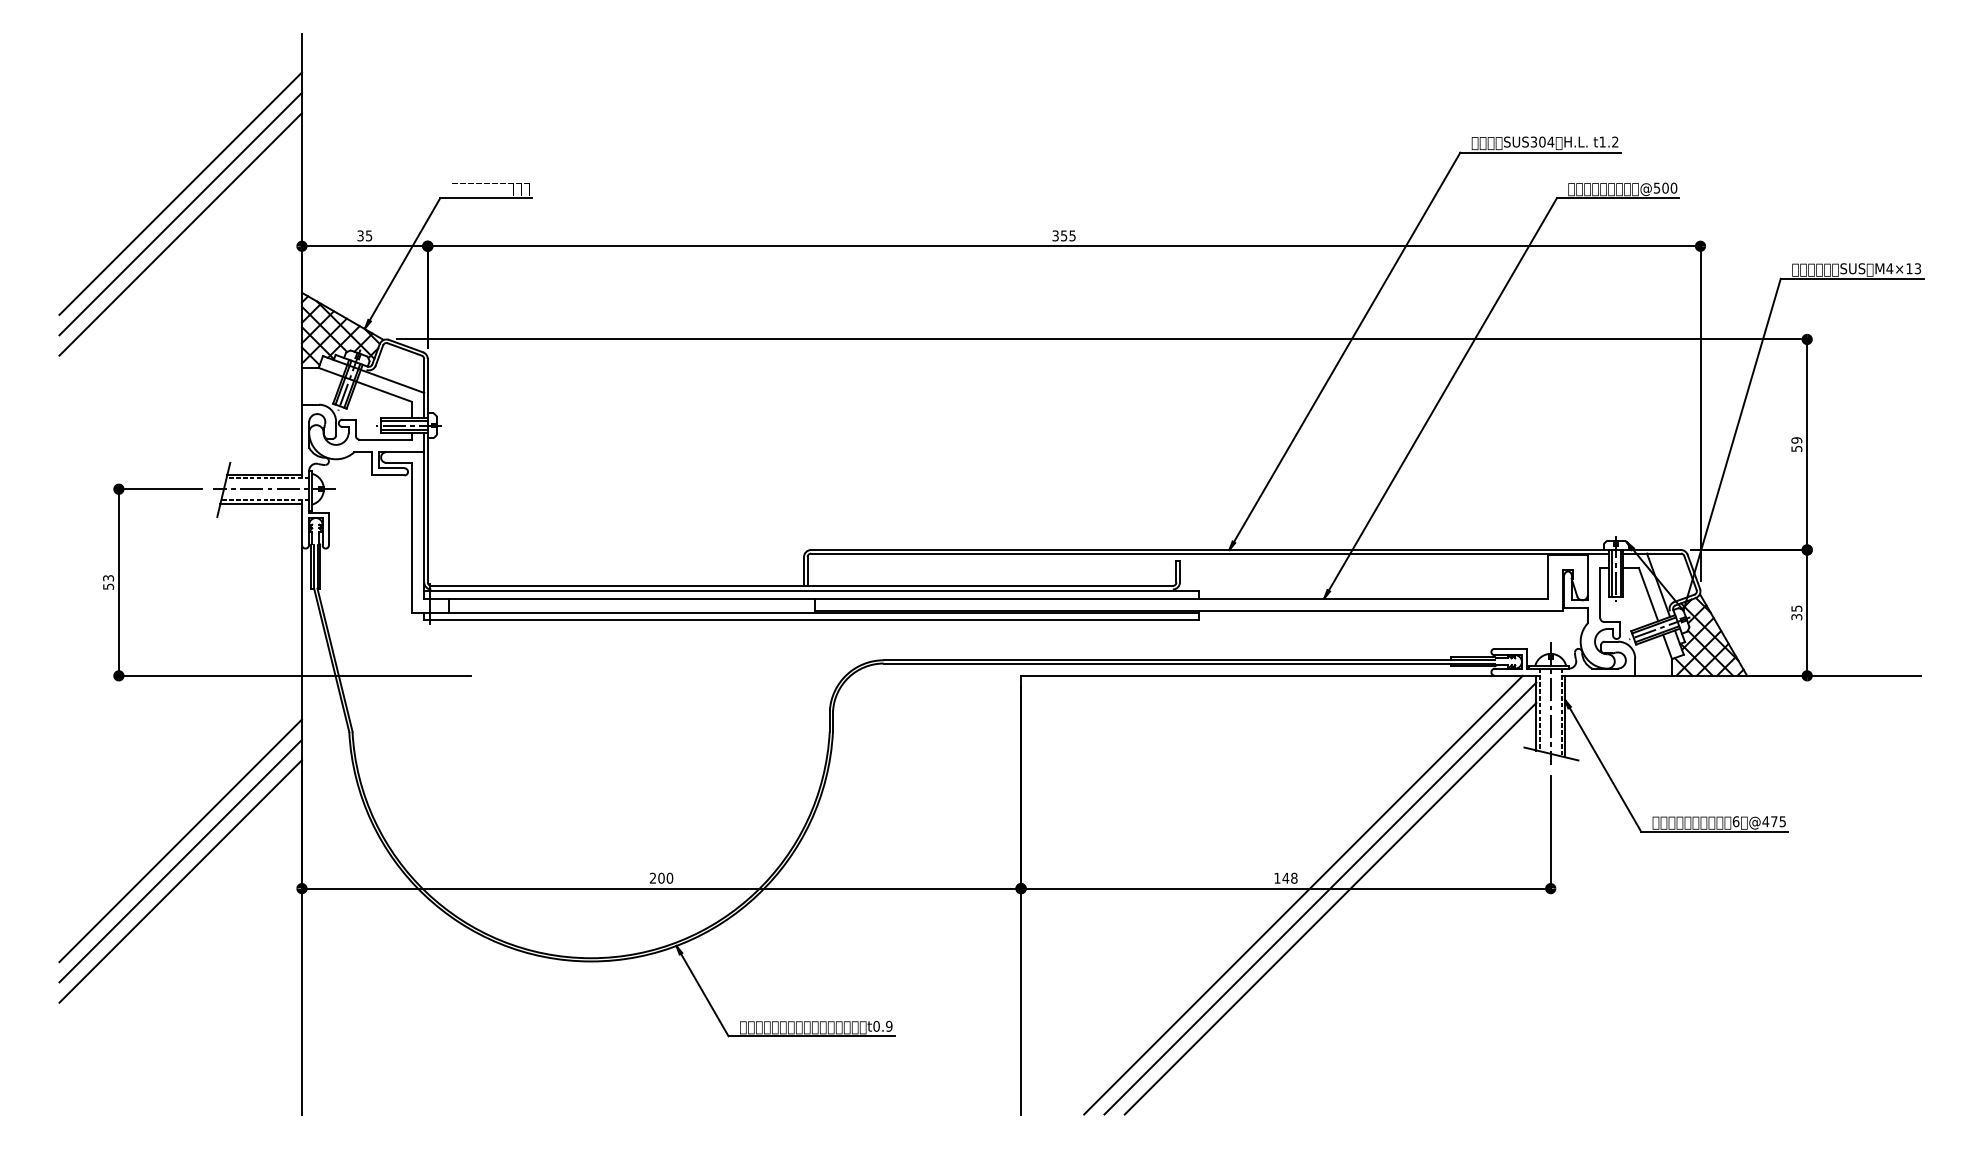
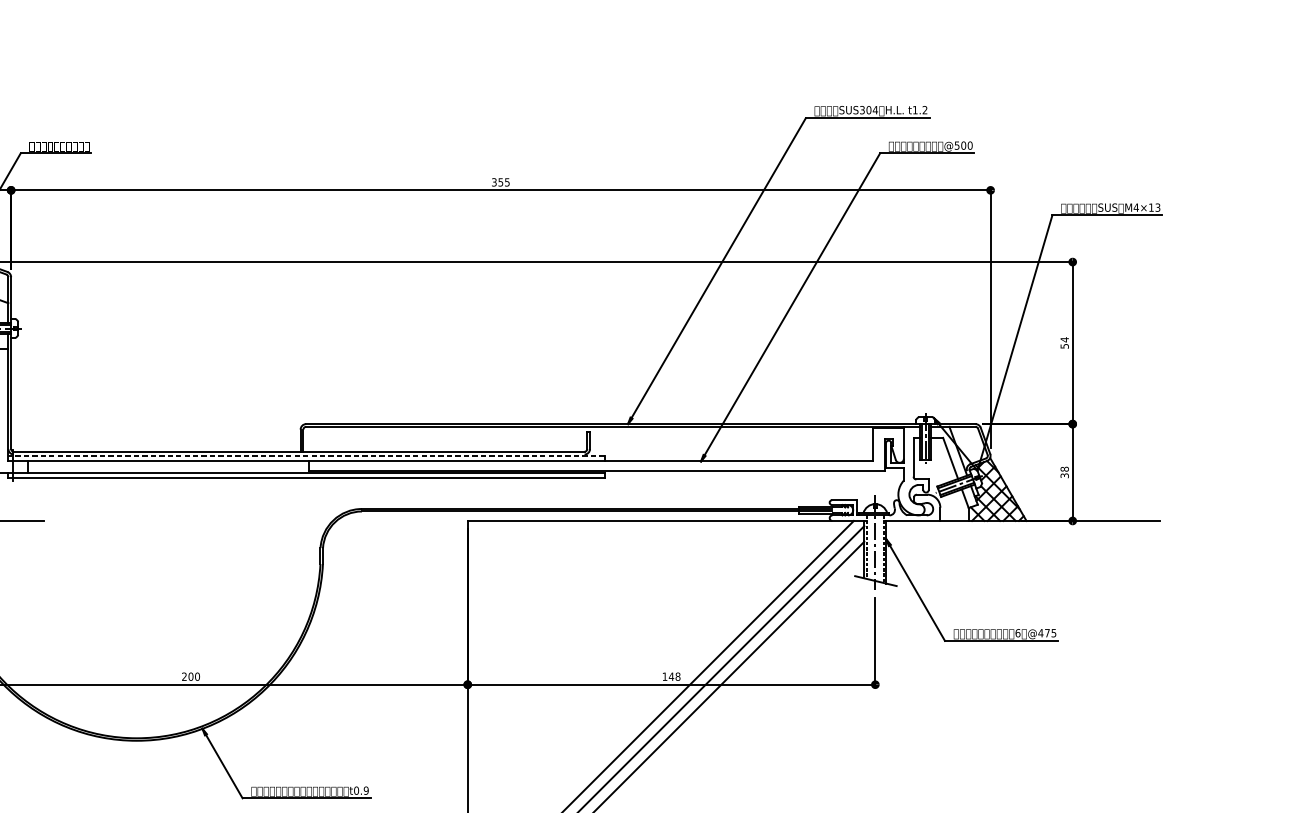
text: (1796, 440) -> (1064, 339), 59 -> 54
line: (811, 591) -> (306, 456), solid -> dashed
text: (1796, 608) -> (1064, 469), 35 -> 38

